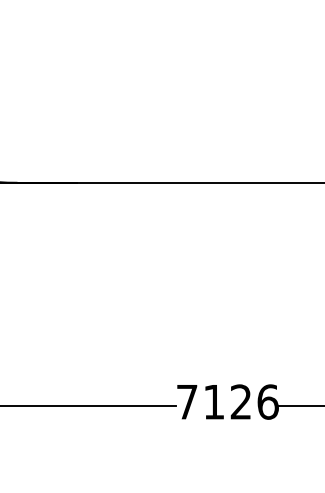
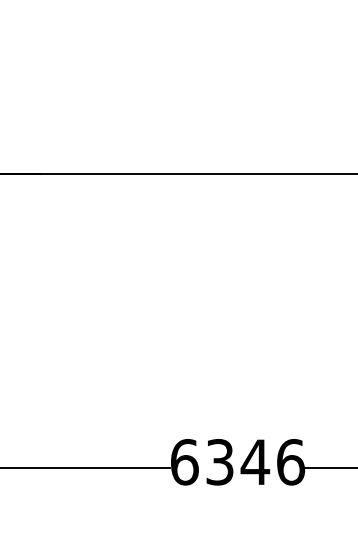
text: (214, 401) -> (220, 461), 7126 -> 6346

